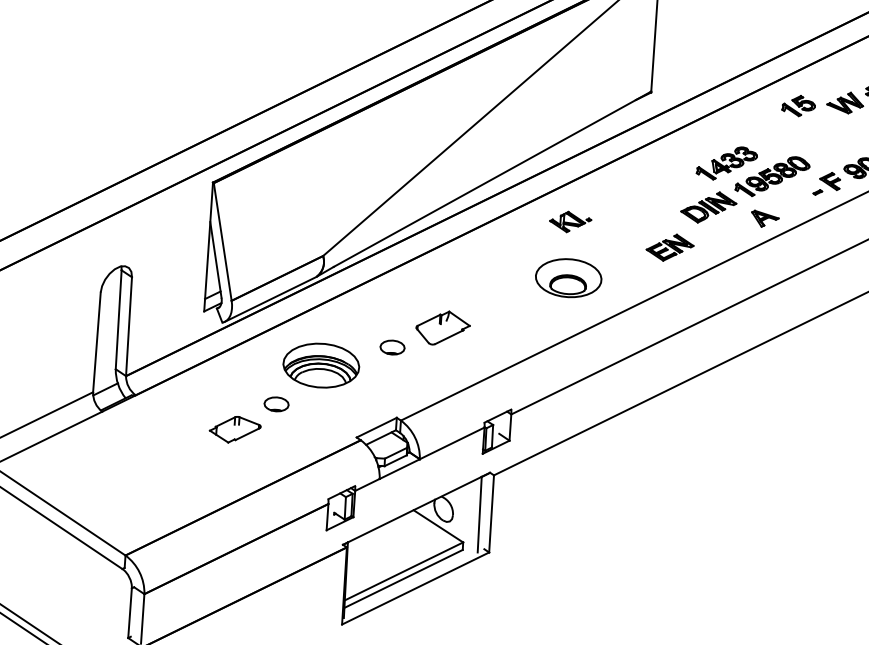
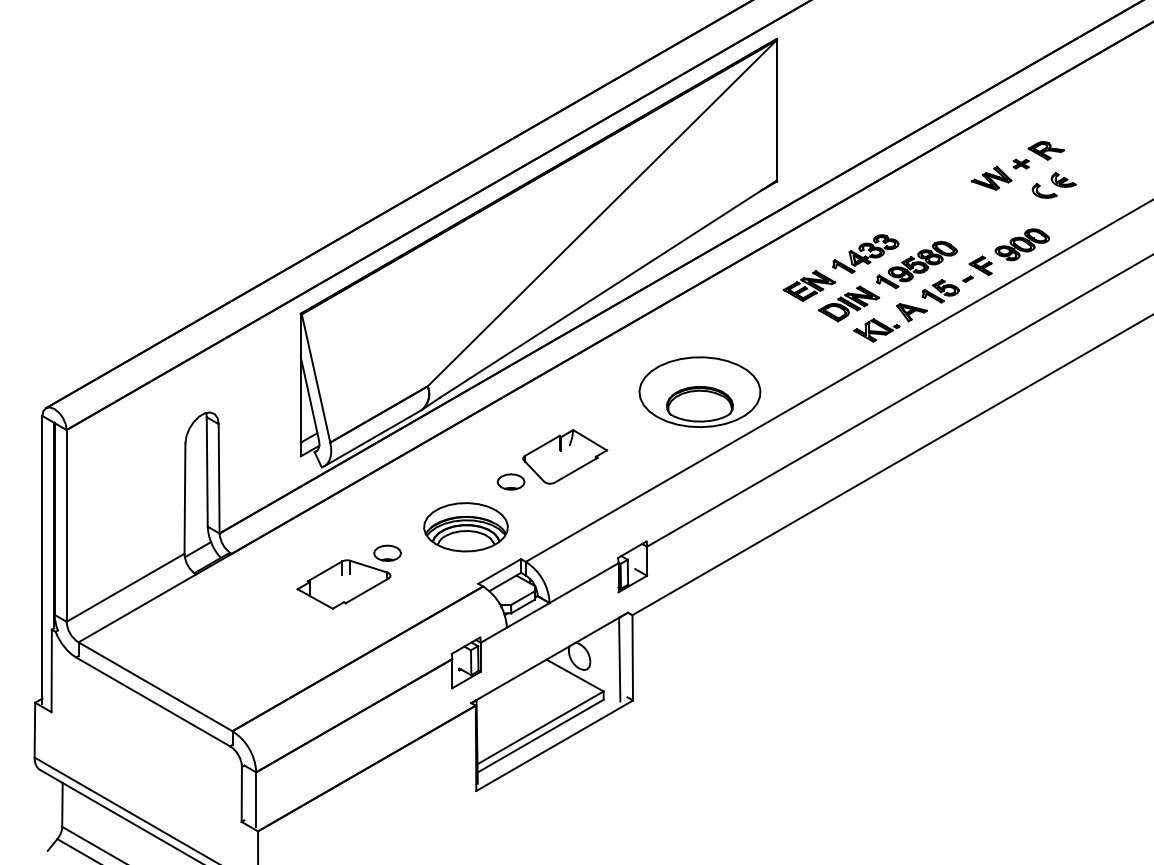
part: (798, 106) -> (940, 291), moved
part: (570, 222) -> (876, 330), moved
part: (670, 248) -> (809, 286), moved
part: (568, 278) -> (699, 392), size x1.67
part: (443, 327) -> (565, 456), size x1.43
part: (320, 365) -> (465, 527), moved
part: (234, 429) -> (343, 584), size x1.67

